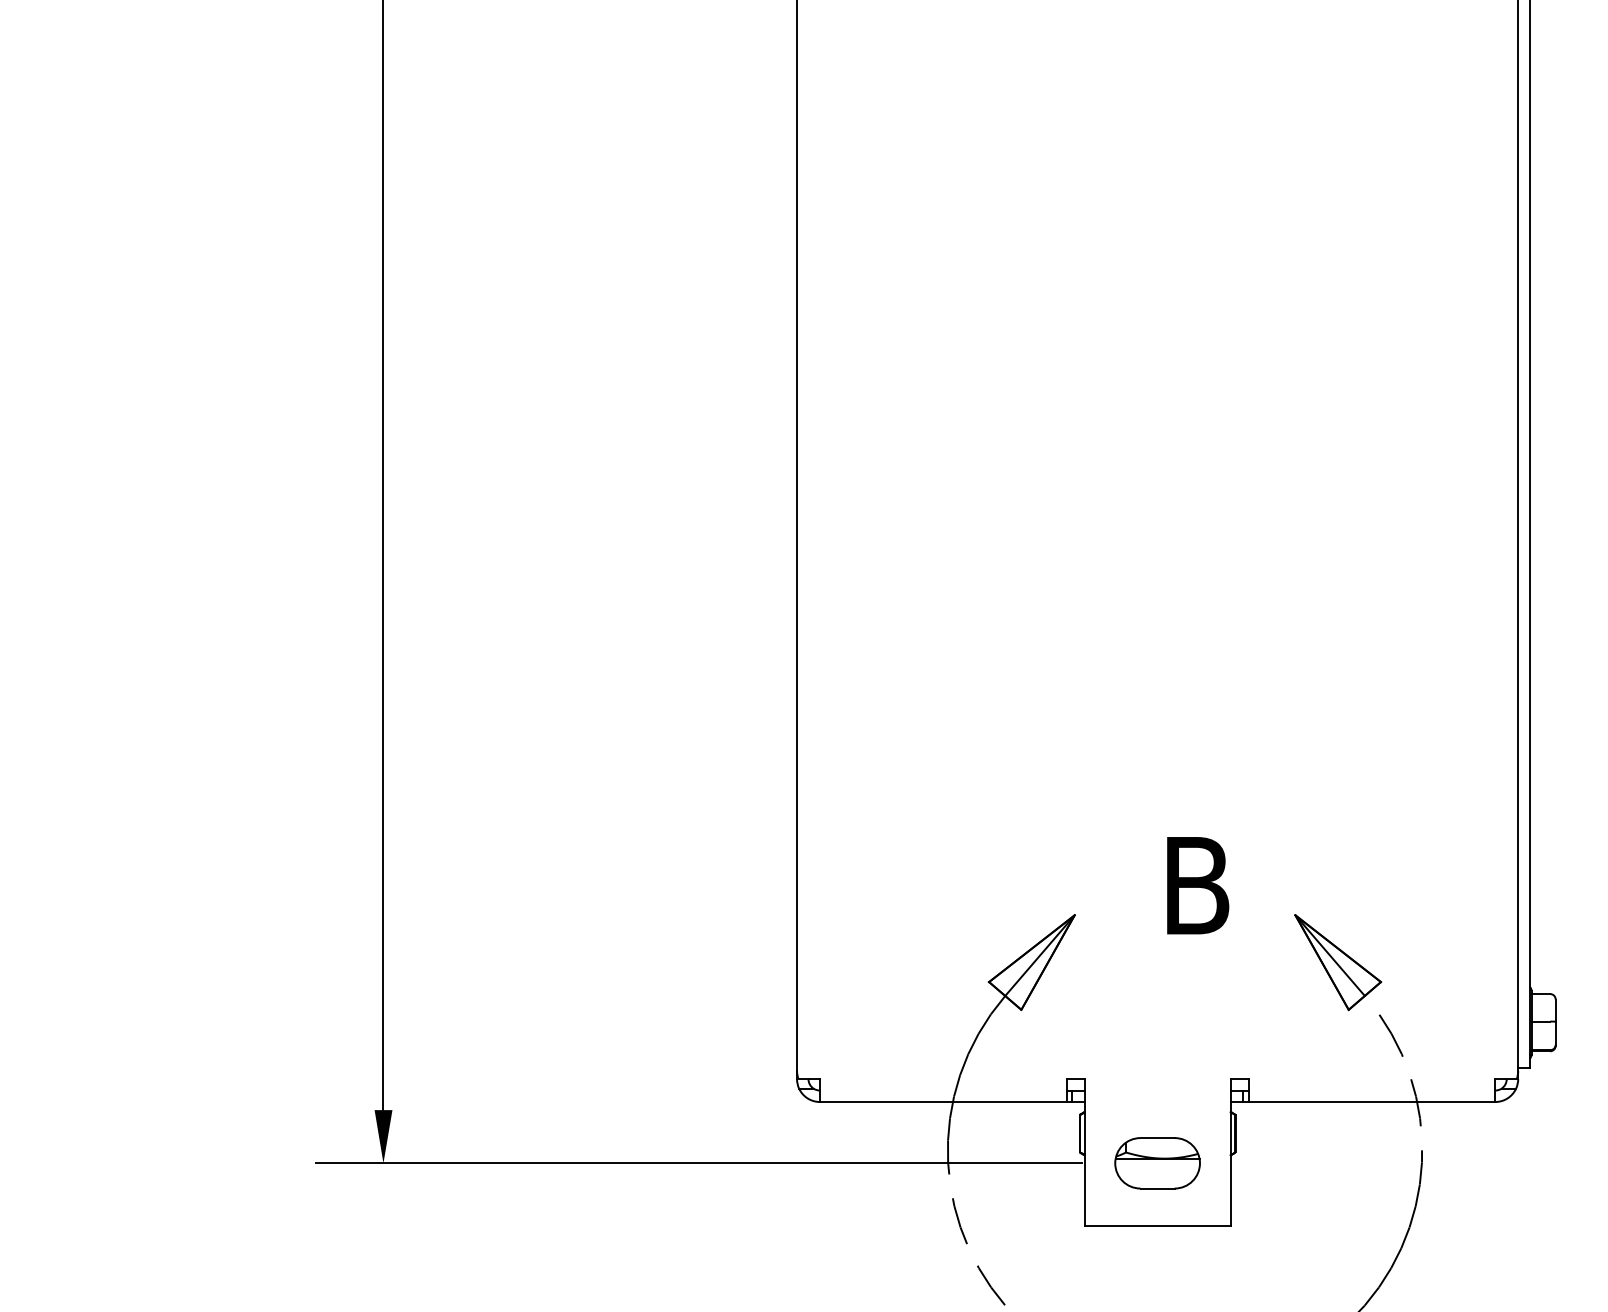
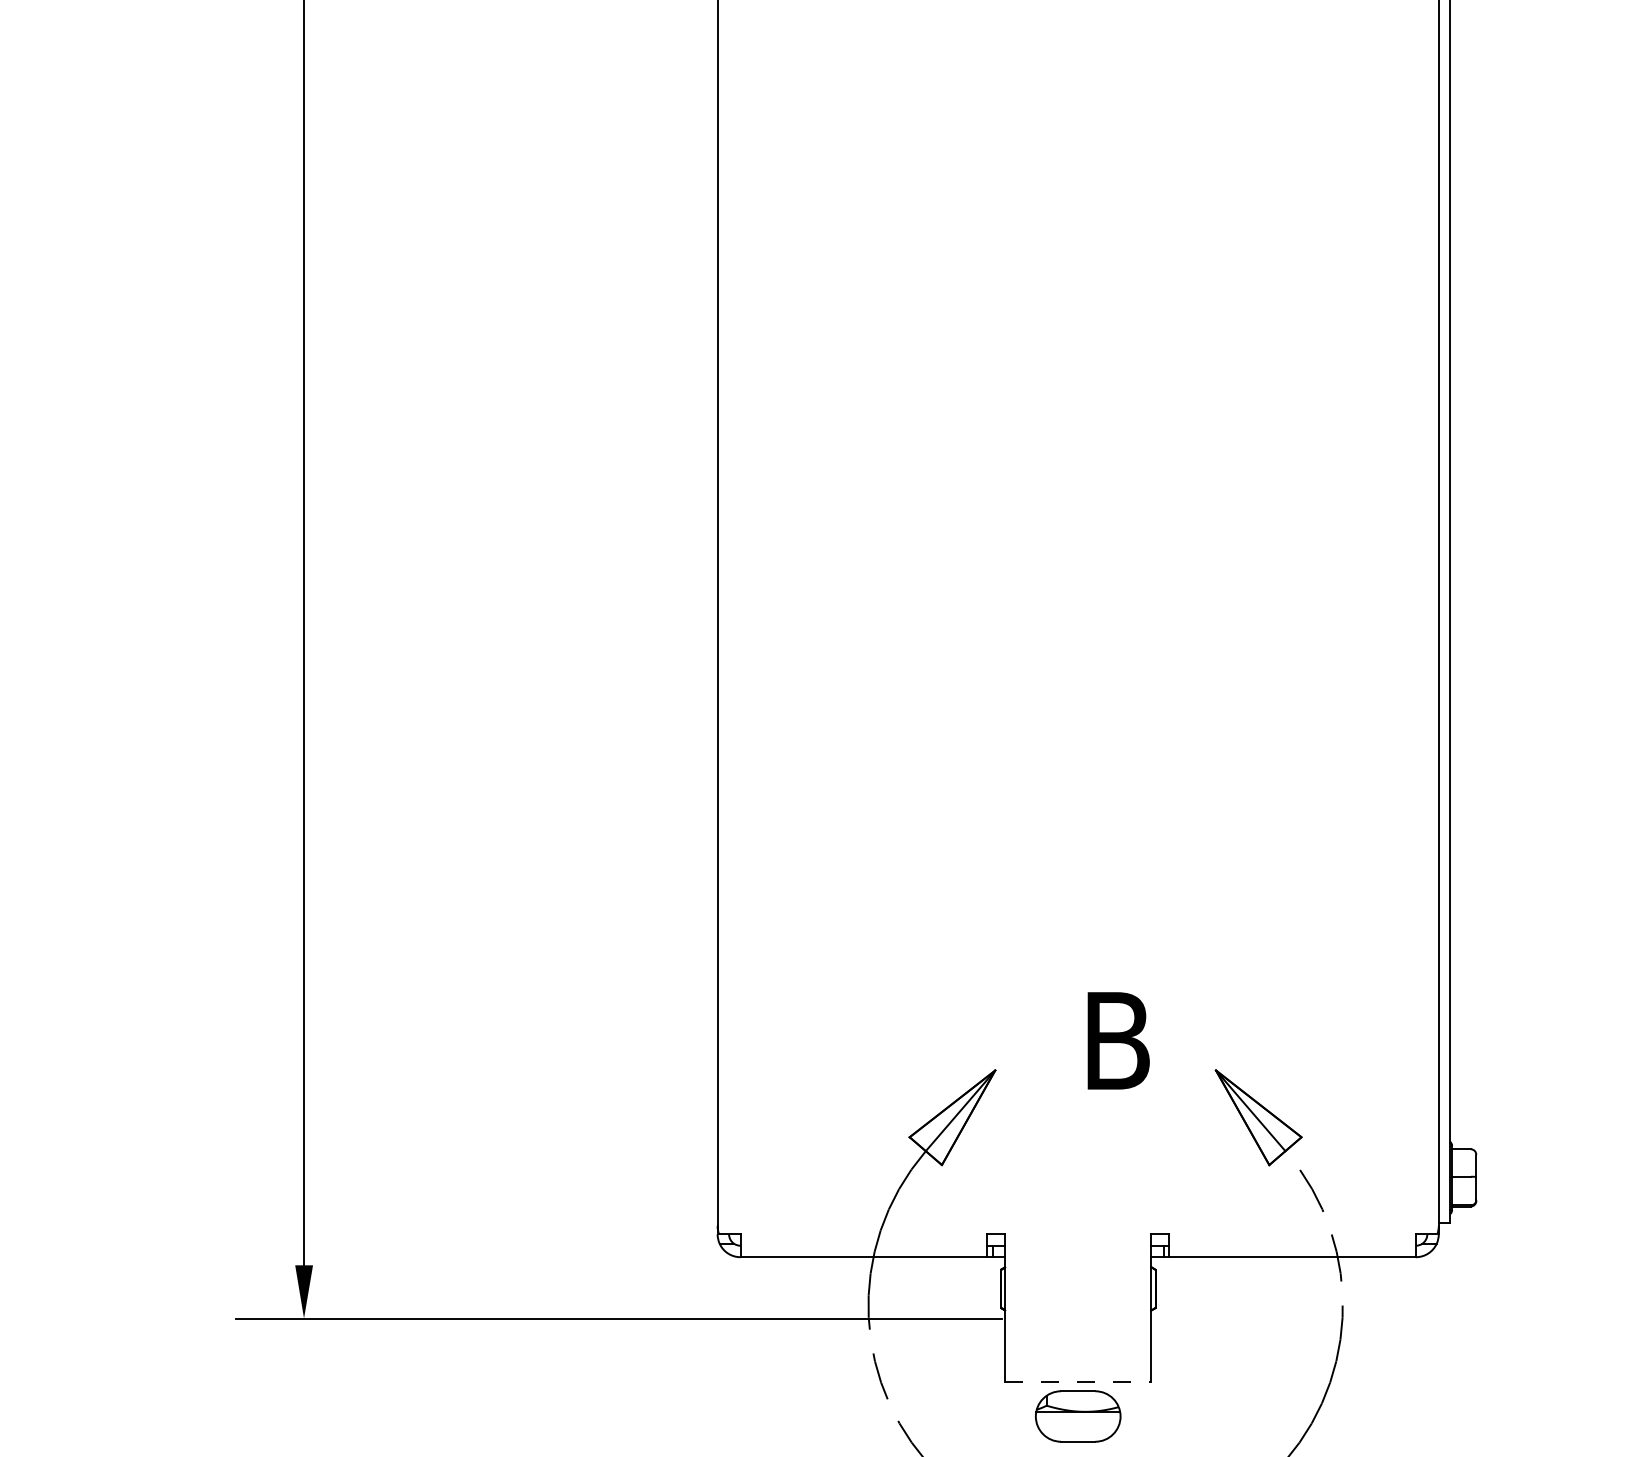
part: (1157, 1163) -> (1078, 1416), moved
line: (1157, 1226) -> (1078, 1381), solid -> dashed

